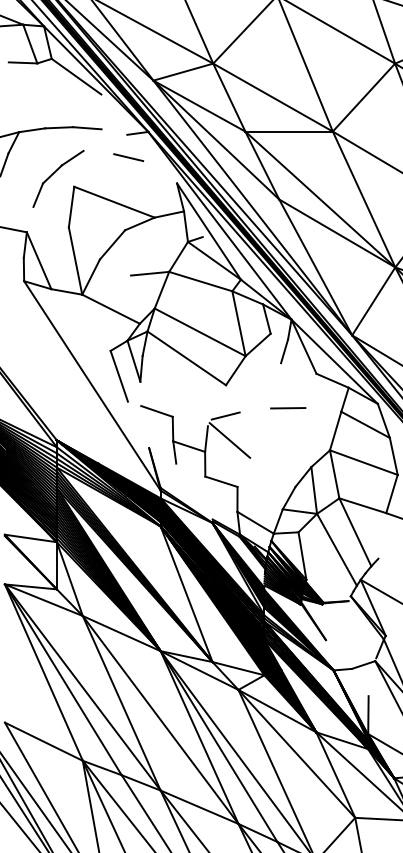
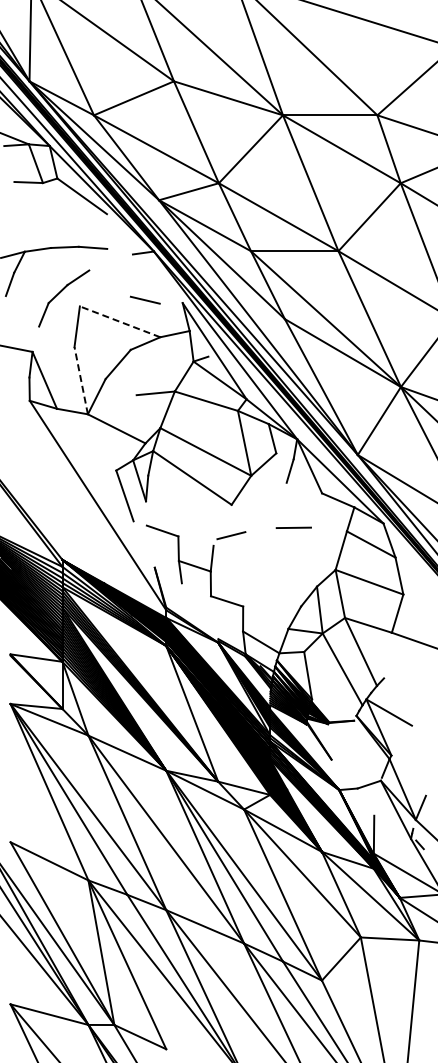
line: (127, 156) -> (144, 299), moved
line: (113, 201) -> (119, 321), solid -> dashed
line: (75, 260) -> (81, 380), solid -> dashed
line: (229, 439) -> (235, 559), removed

